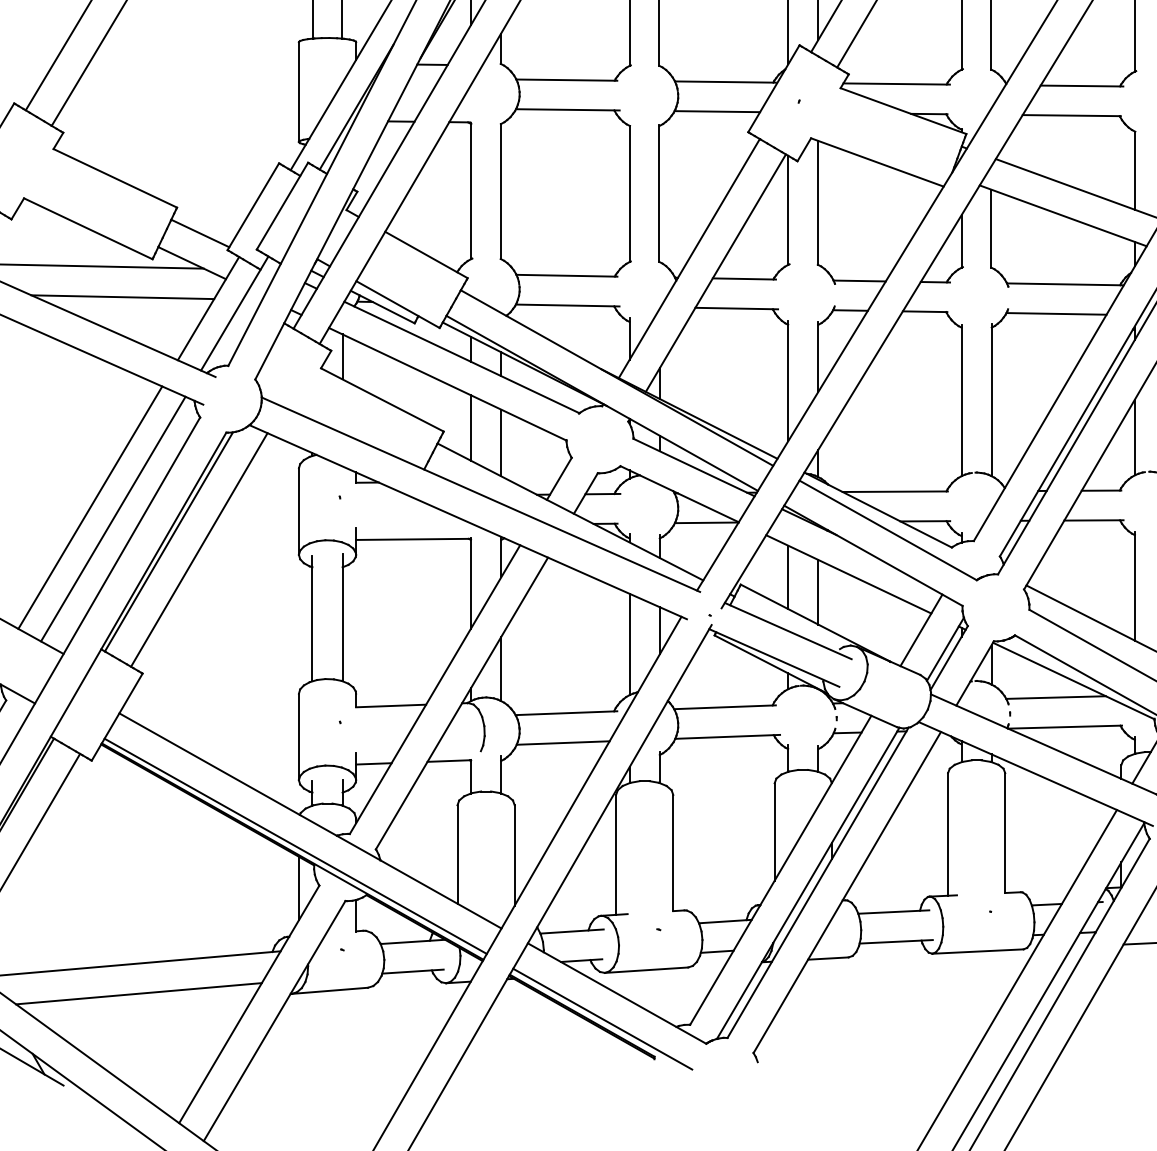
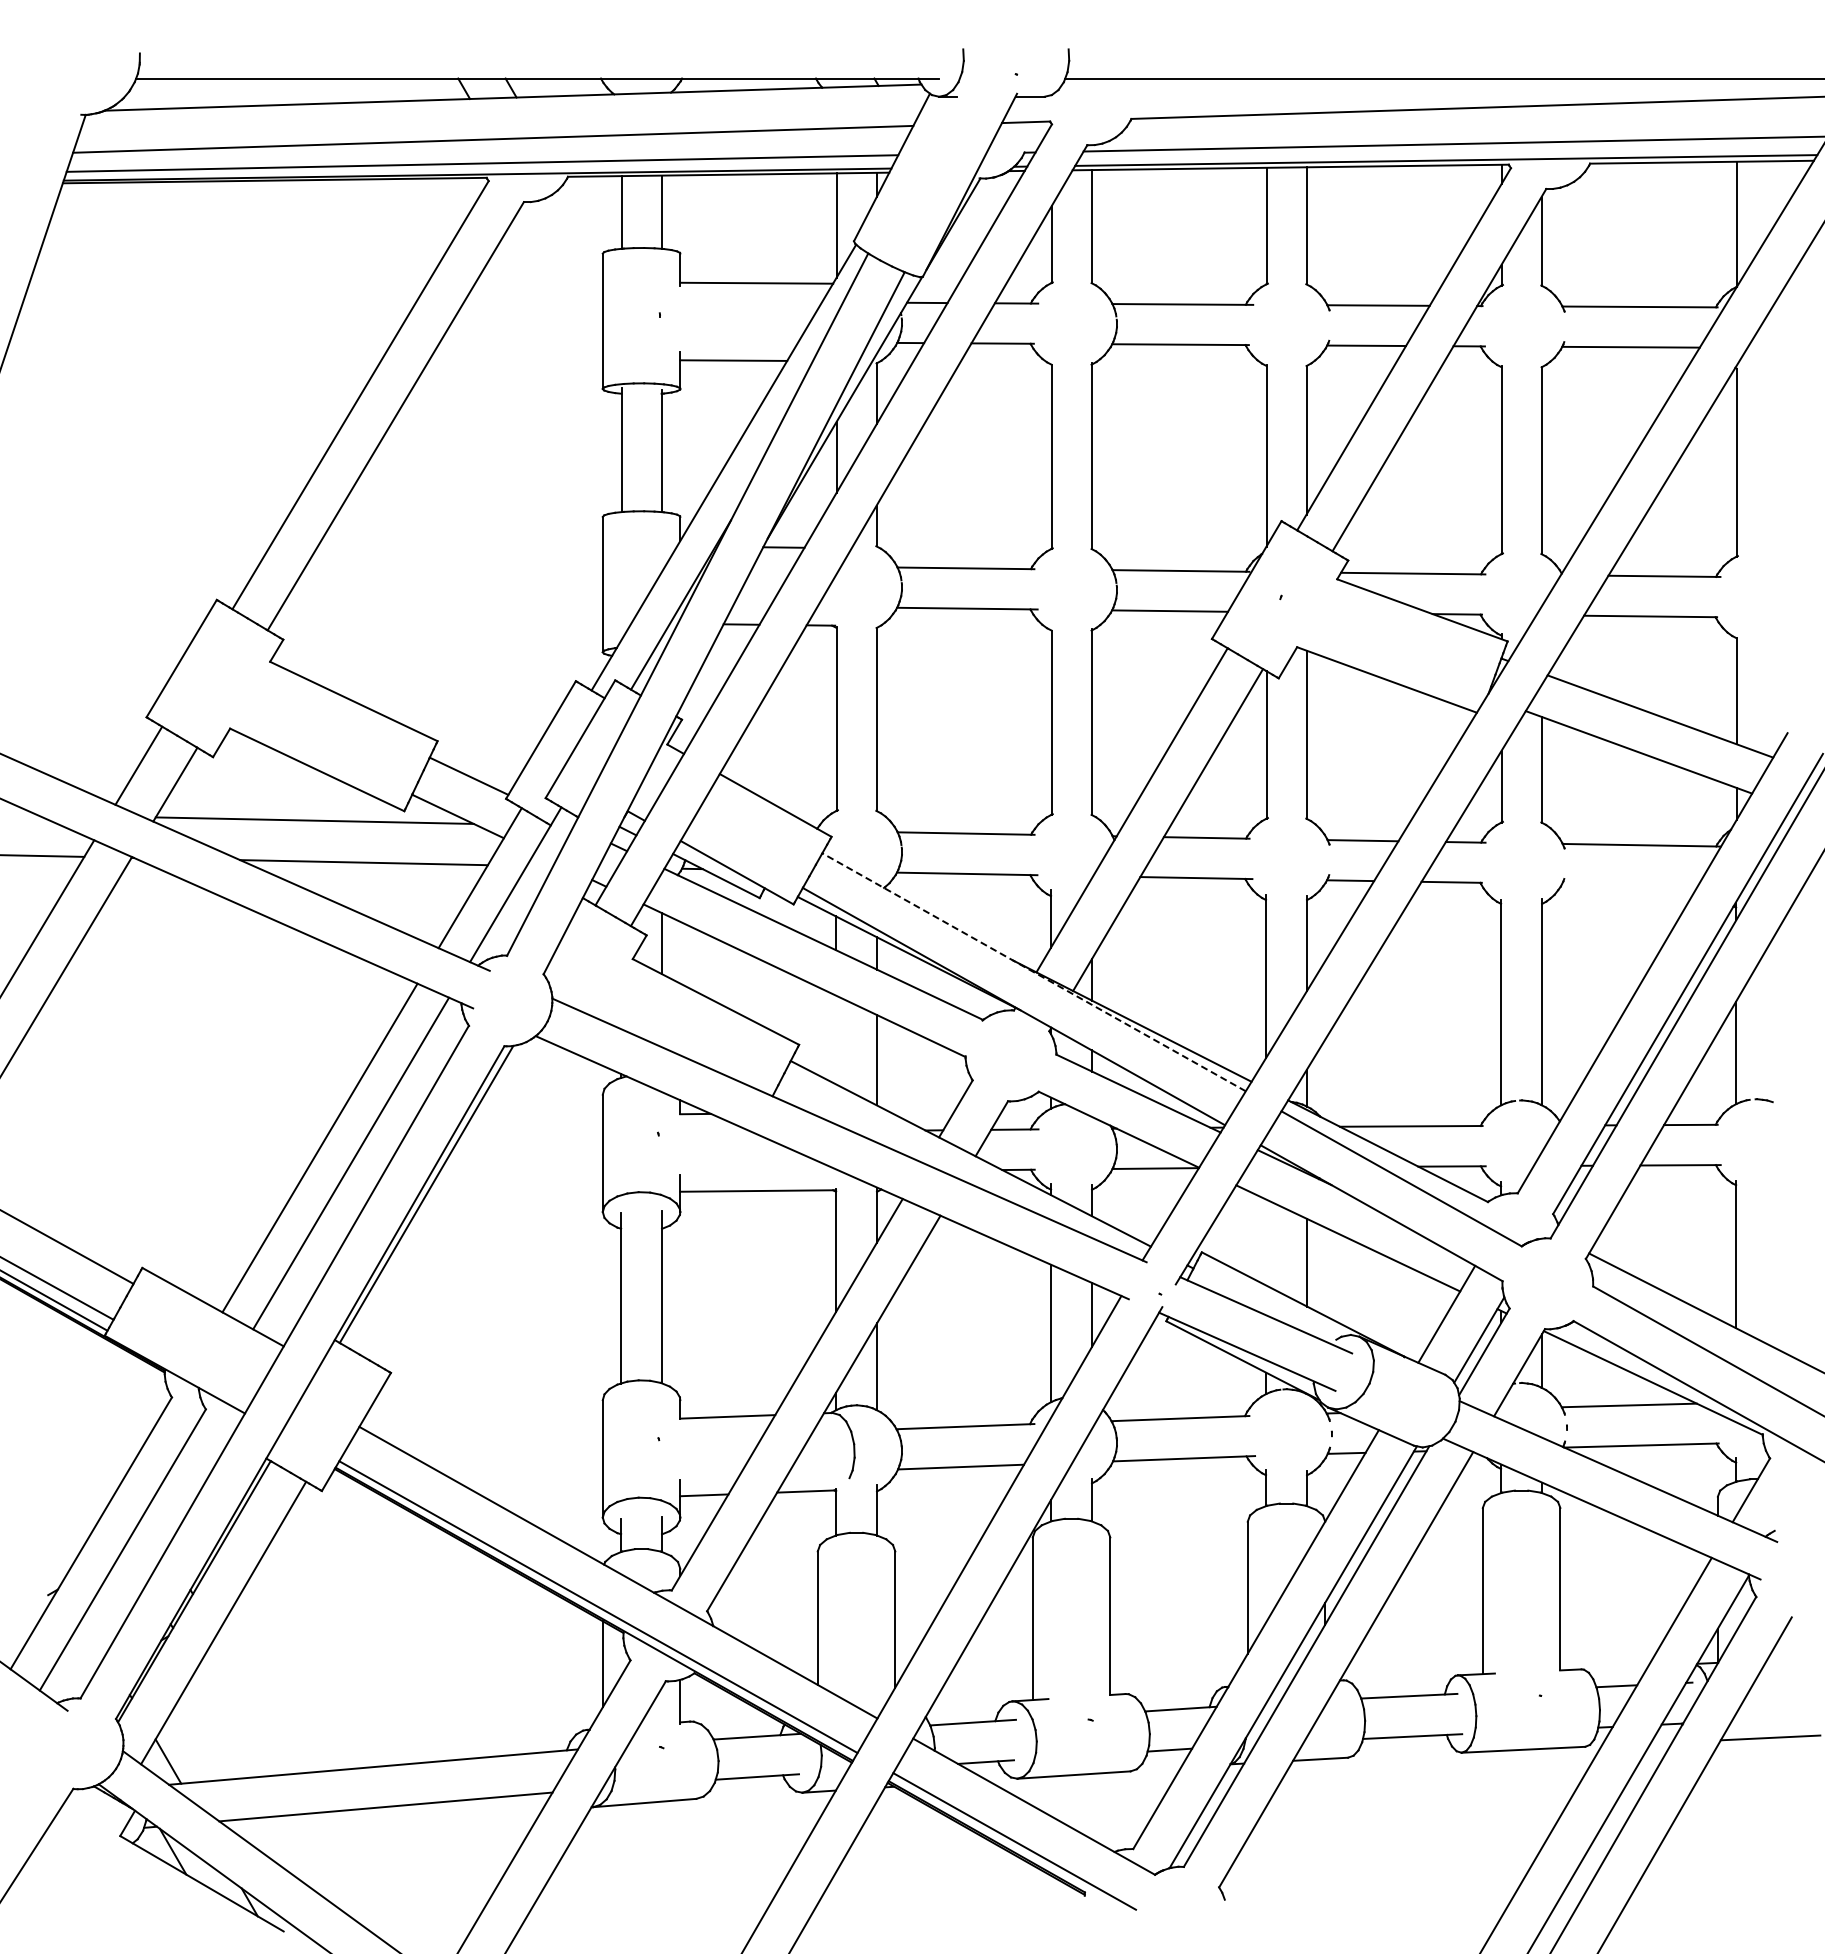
line: (1056, 314) -> (1629, 885), removed
line: (617, 378) -> (1034, 972), solid -> dashed
line: (471, 427) -> (836, 1039), removed
line: (199, 550) -> (467, 1205), removed
line: (788, 577) -> (1266, 1242), removed

